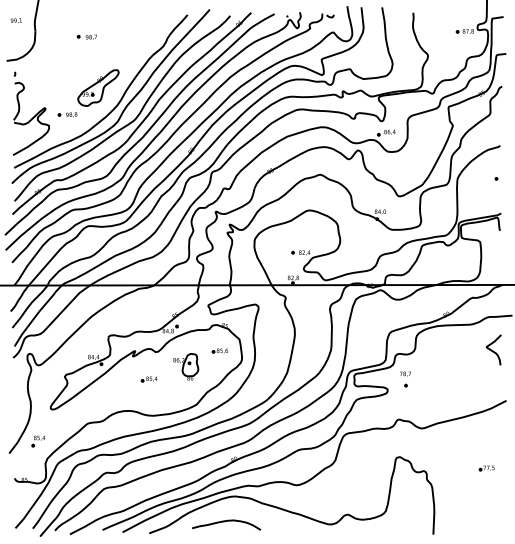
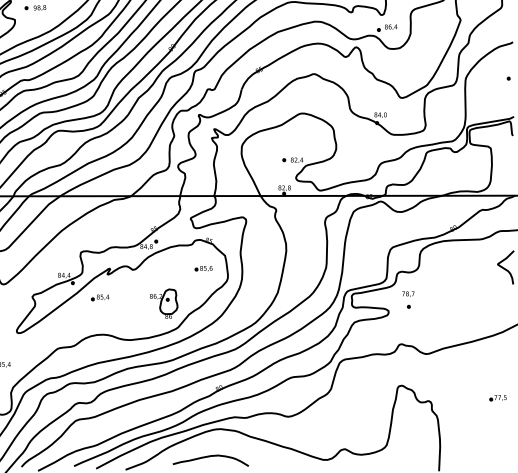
part: (186, 366) -> (164, 303), moved
part: (148, 379) -> (99, 297), moved

